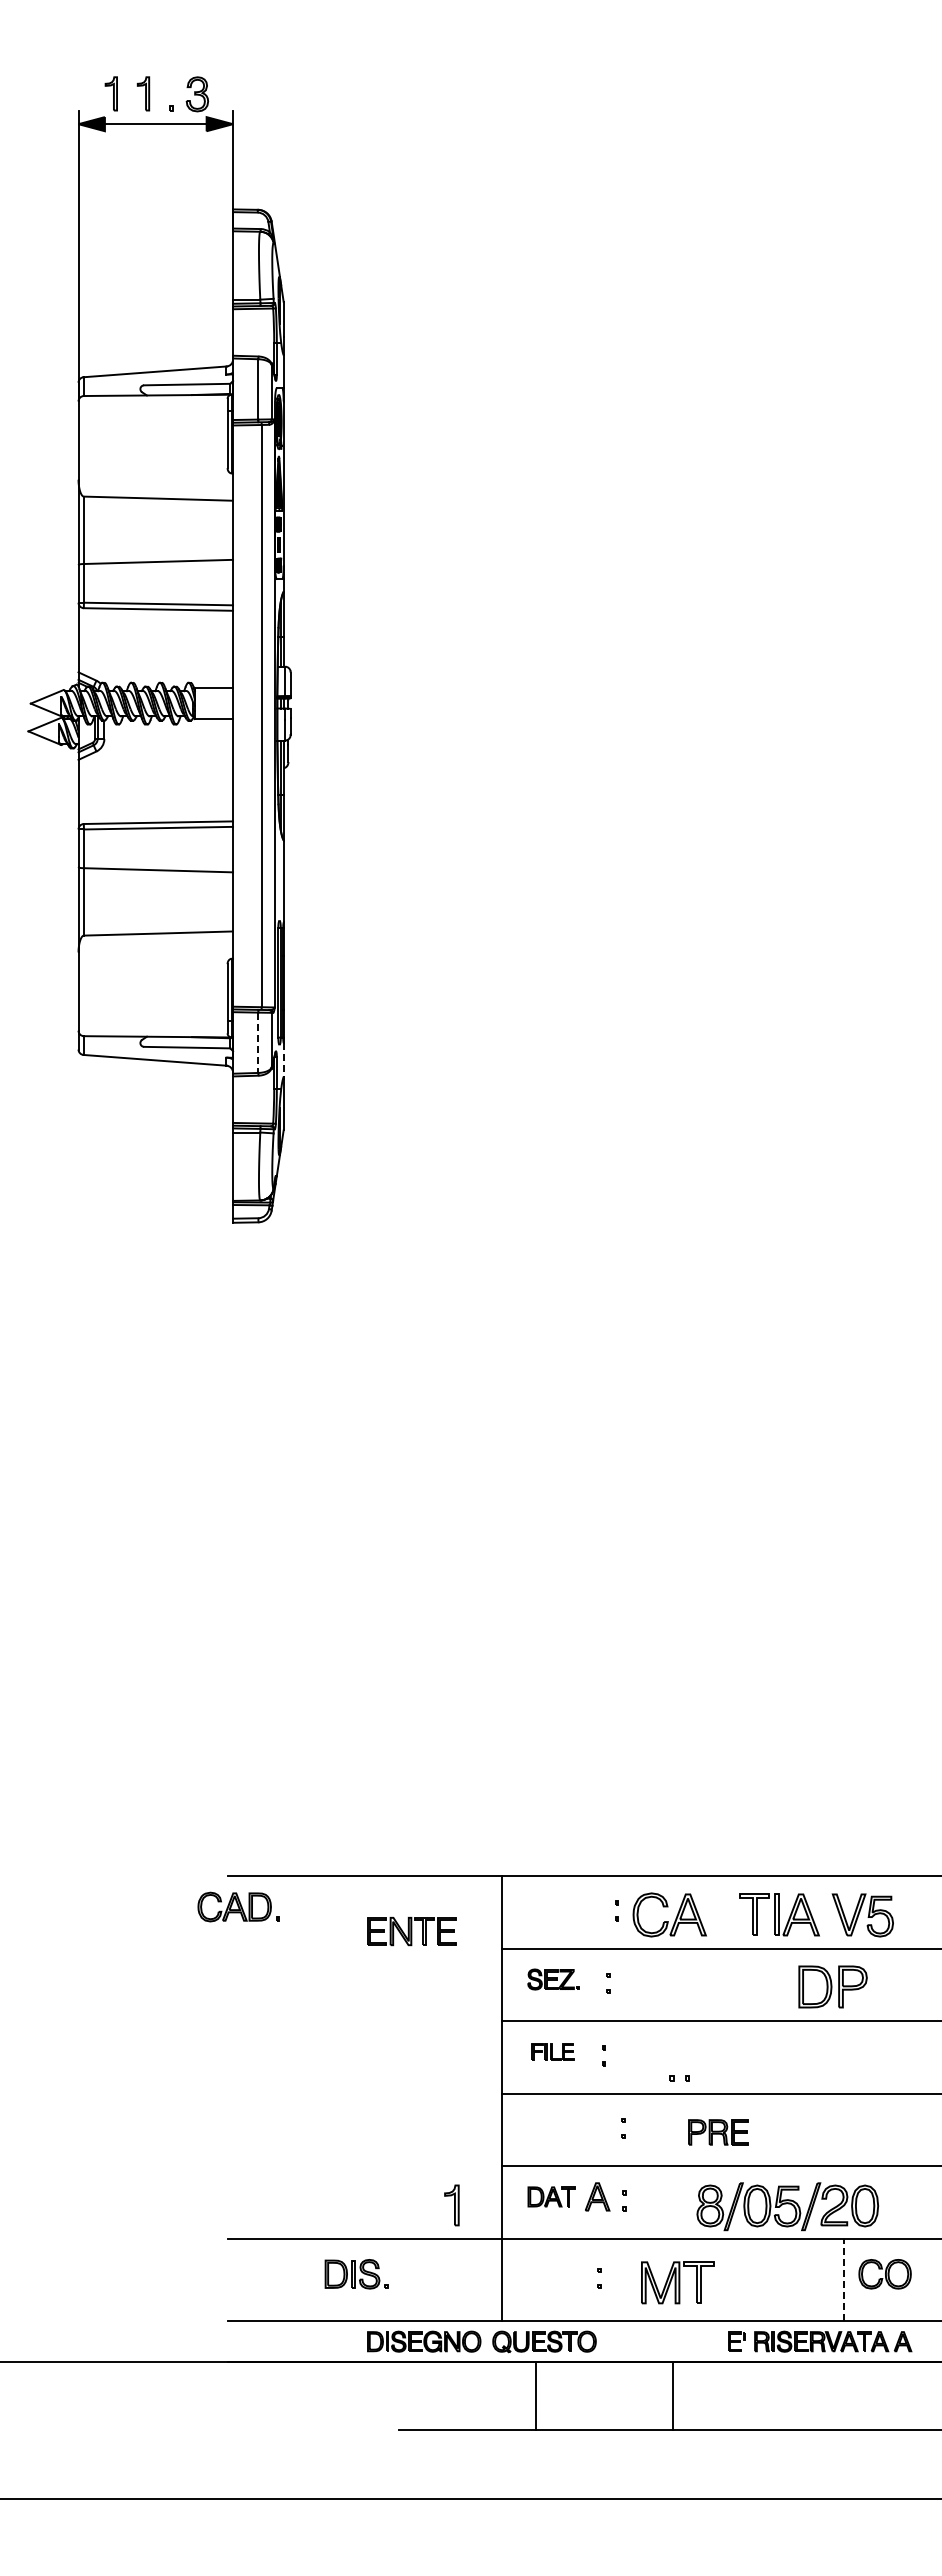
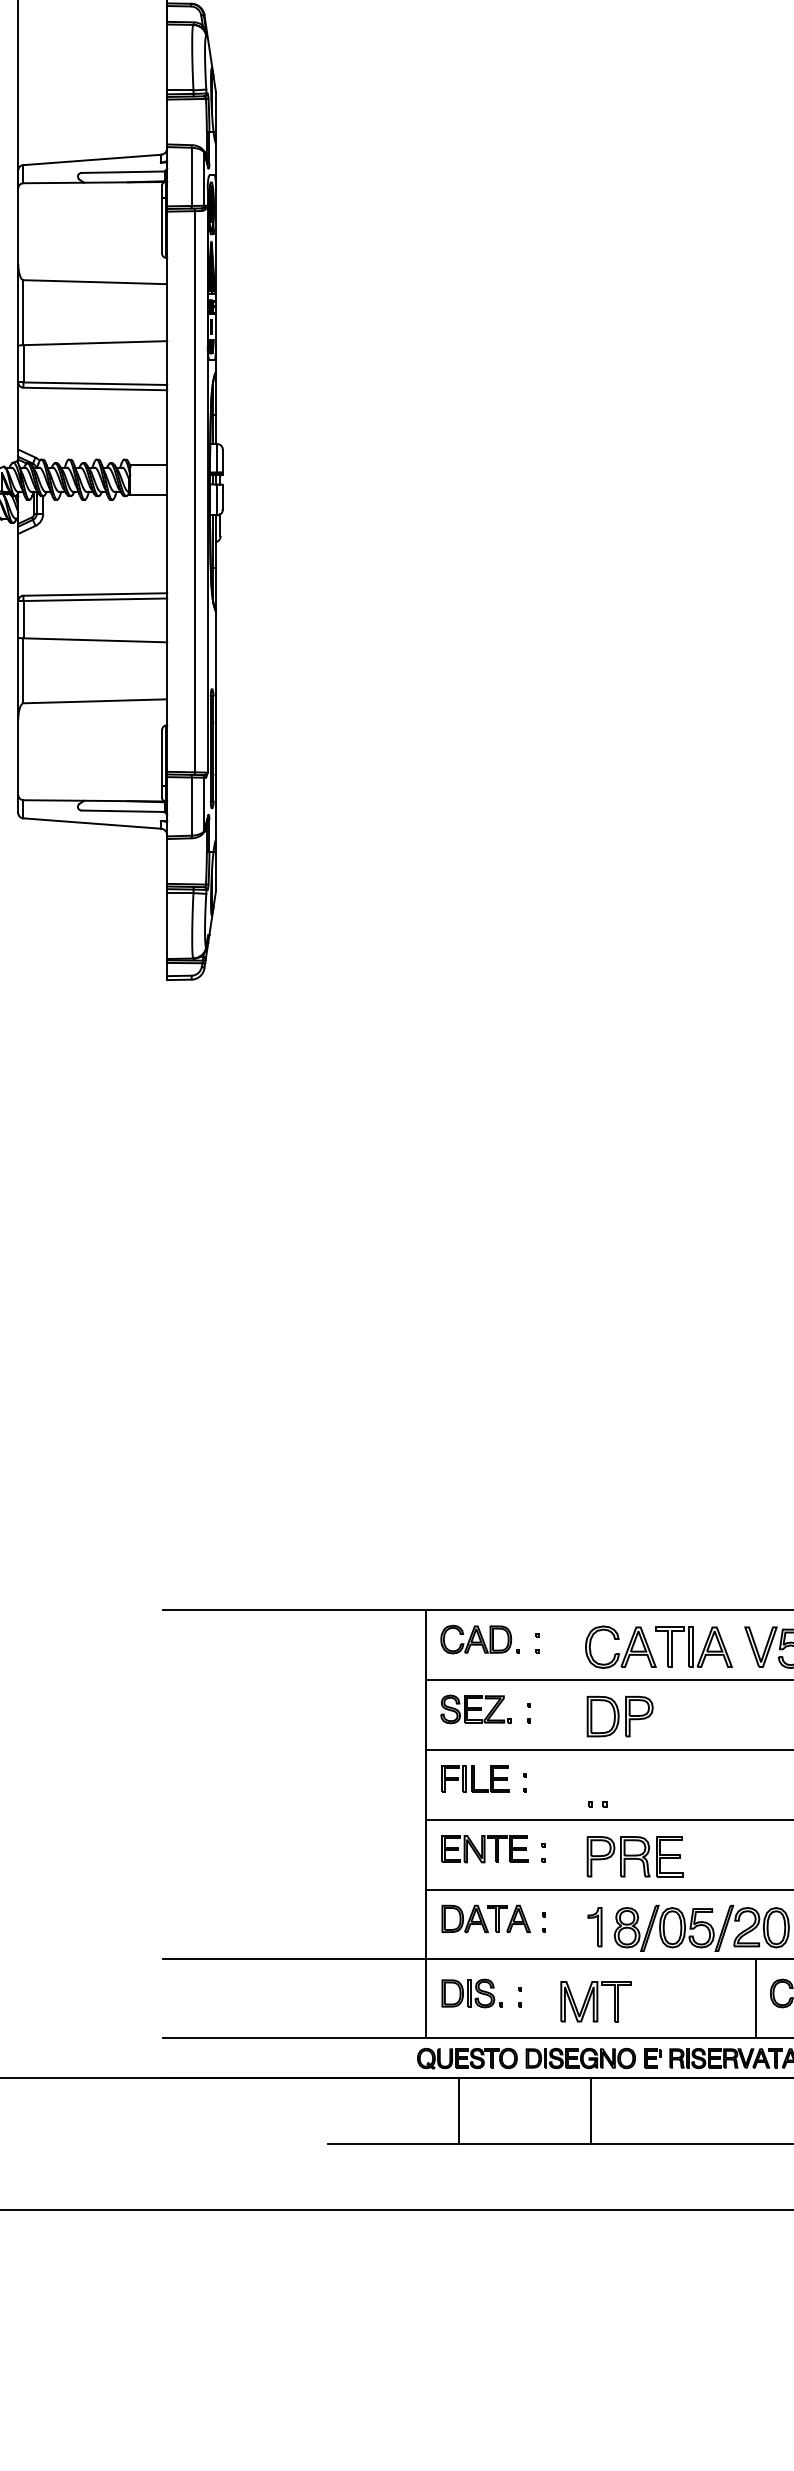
line: (258, 1043) -> (191, 807), dashed -> solid
line: (283, 1059) -> (215, 822), dashed -> solid
part: (238, 1906) -> (479, 1639), moved
part: (668, 1907) -> (619, 1640), moved
part: (411, 1931) -> (484, 1849), moved
part: (553, 1979) -> (476, 1709), size x1.43
part: (832, 1986) -> (619, 1716), moved
part: (552, 2051) -> (475, 1778), size x1.67
part: (718, 2132) -> (635, 1856), size x1.67
part: (551, 2196) -> (474, 1918), size x1.43
part: (451, 2205) -> (594, 1927), moved
part: (356, 2274) -> (472, 1993), moved
line: (843, 2279) -> (755, 1998), dashed -> solid
part: (424, 2341) -> (581, 2058), moved

